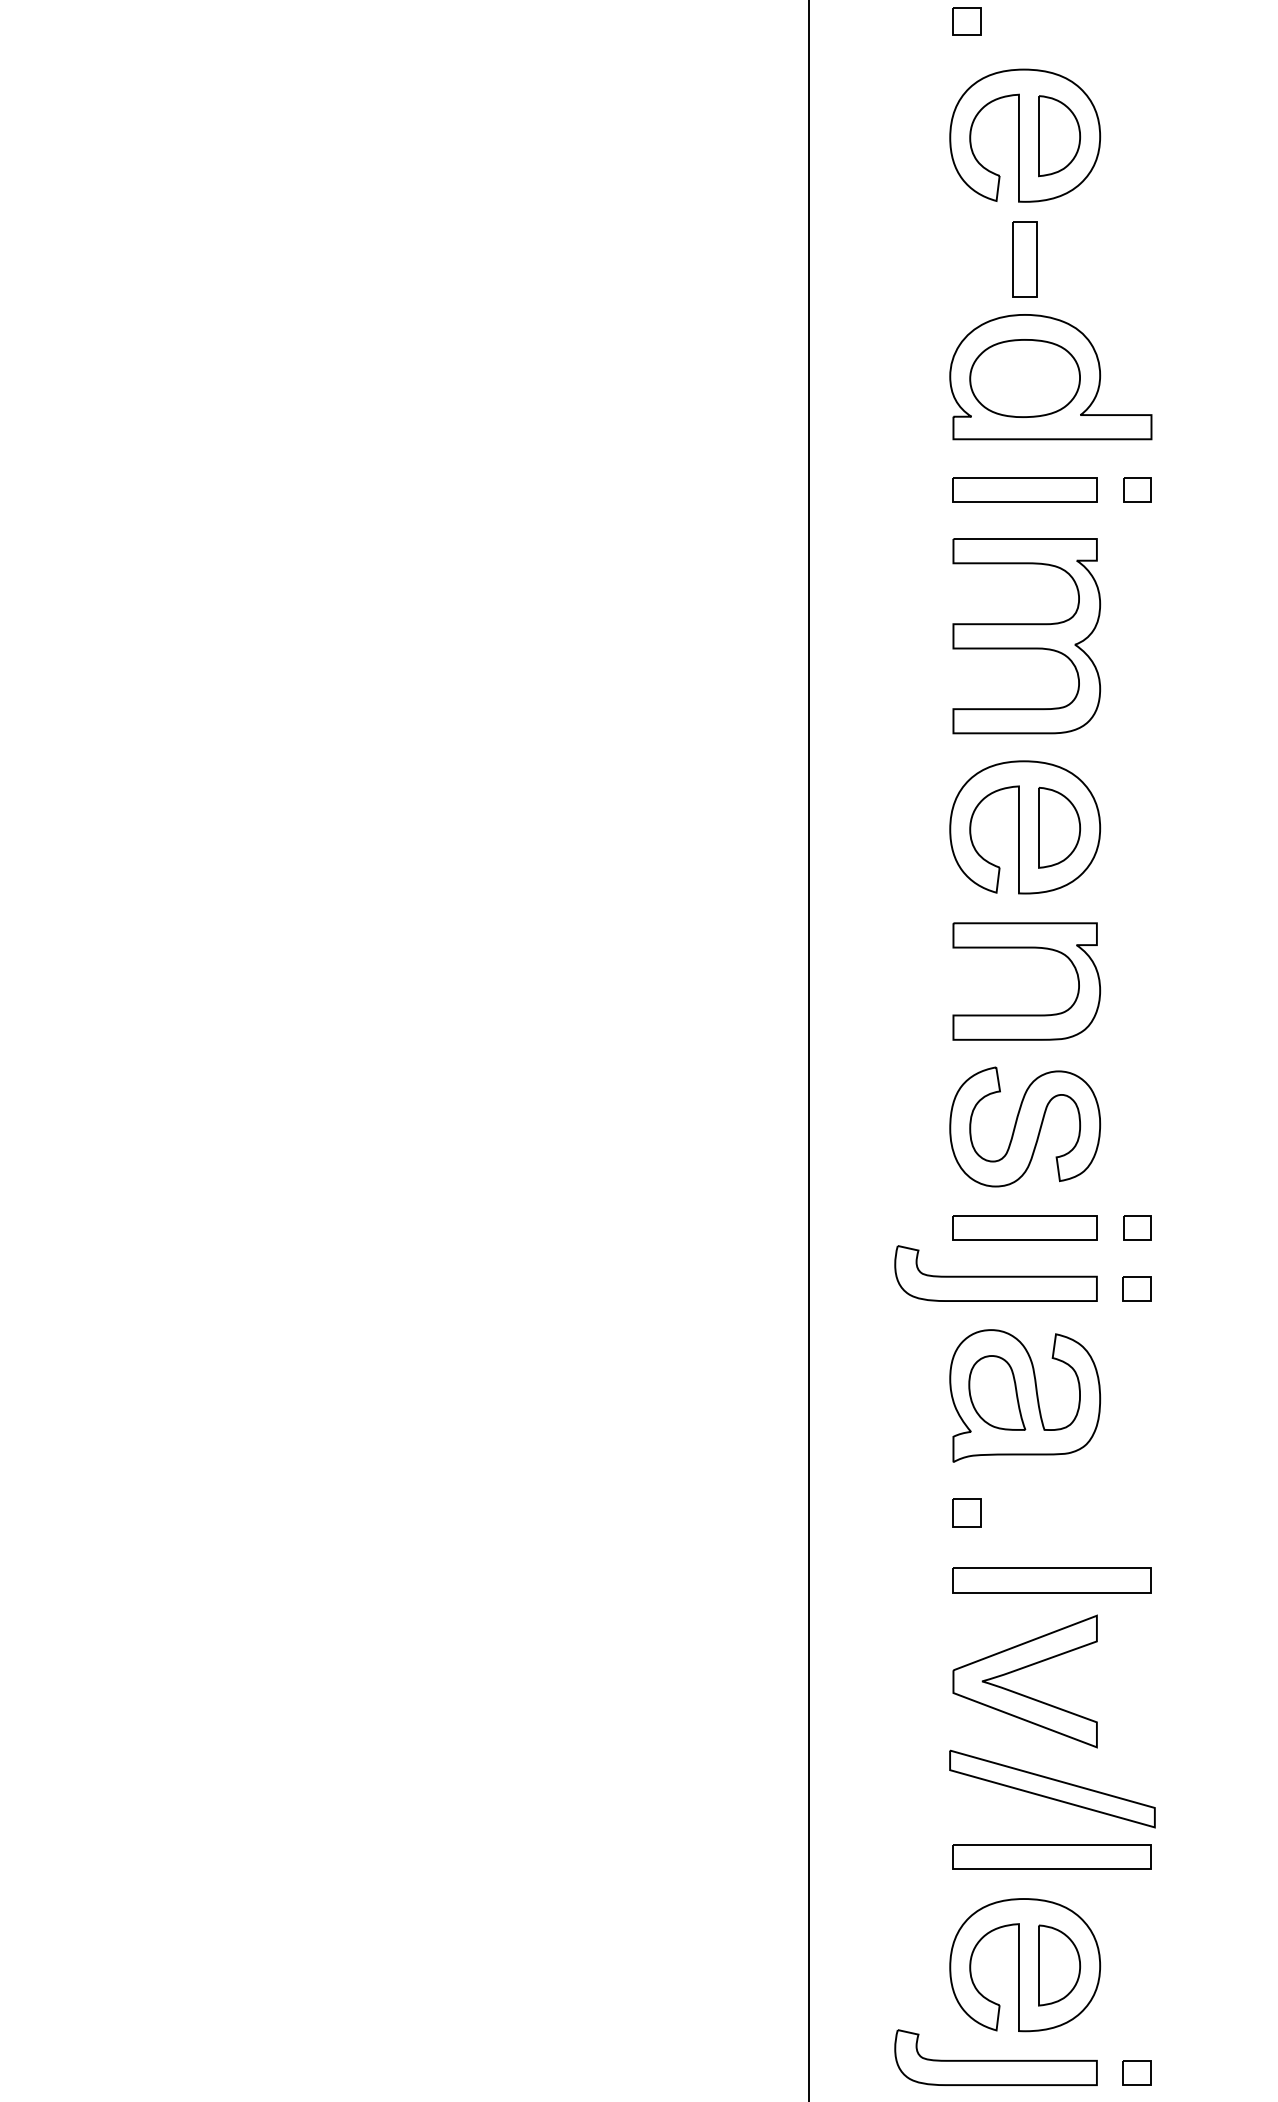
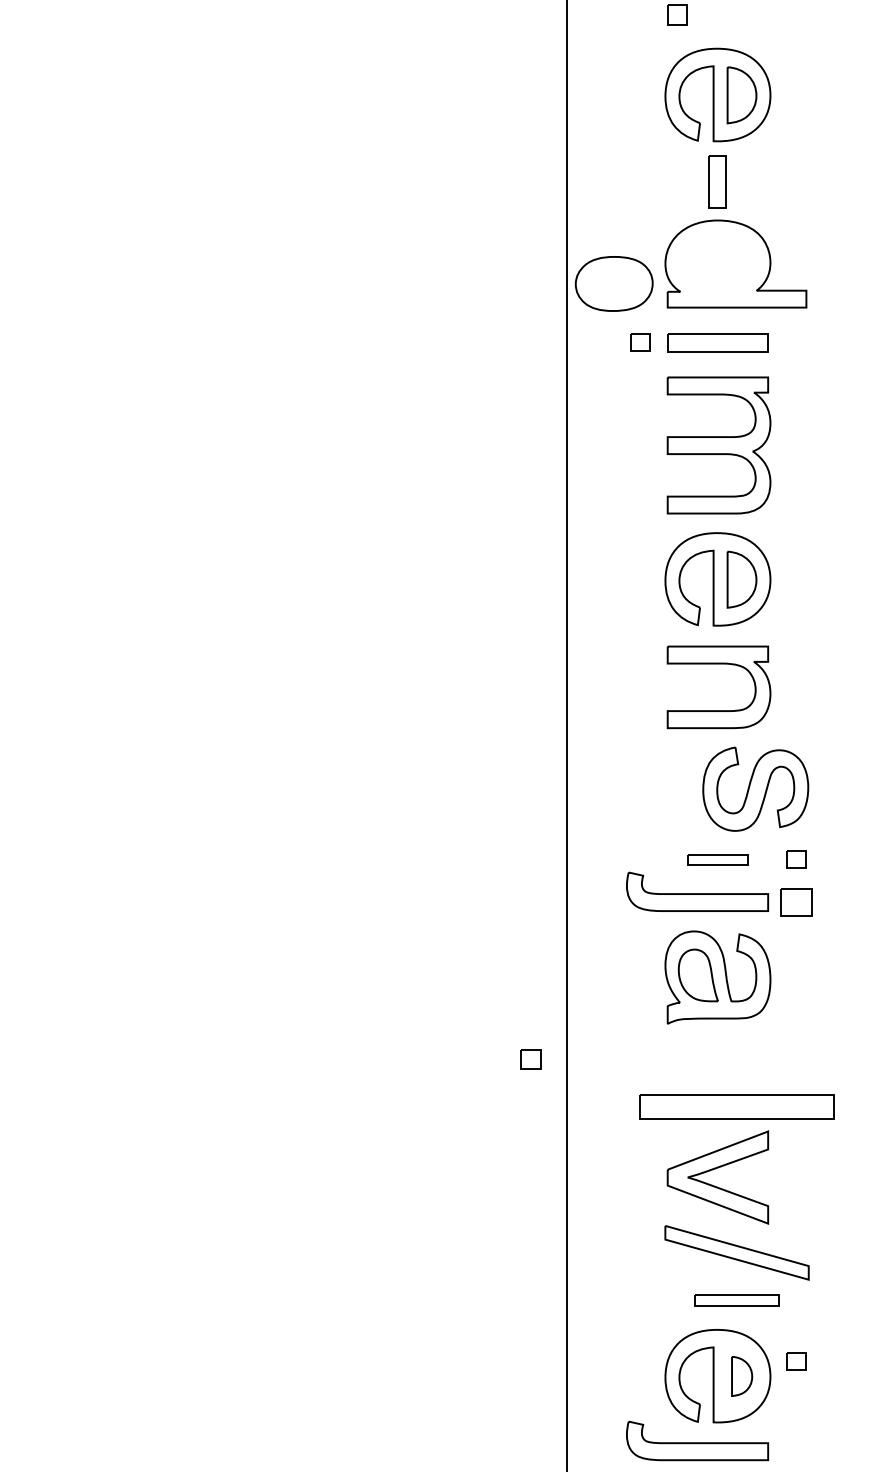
part: (1024, 378) -> (613, 283), moved
part: (1137, 489) -> (640, 342), moved
part: (1025, 1126) -> (755, 788), moved
part: (1024, 1227) -> (717, 859), size x0.6
part: (1136, 1288) -> (795, 902), size x1.6
part: (966, 1512) -> (530, 1059), moved
part: (1051, 1580) -> (736, 1106), size x1.4
part: (1051, 1856) -> (736, 1300), size x0.6
part: (1059, 1965) -> (741, 1376), size x0.7
part: (1136, 2072) -> (795, 1361), moved

